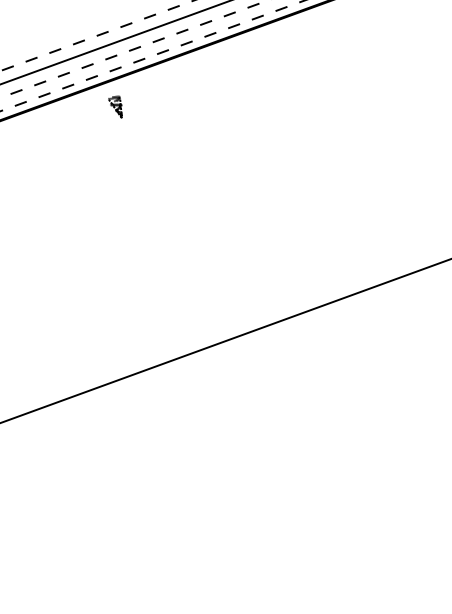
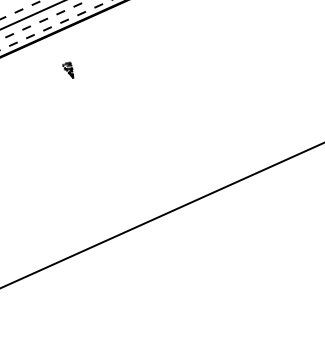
part: (115, 106) -> (68, 70), moved

